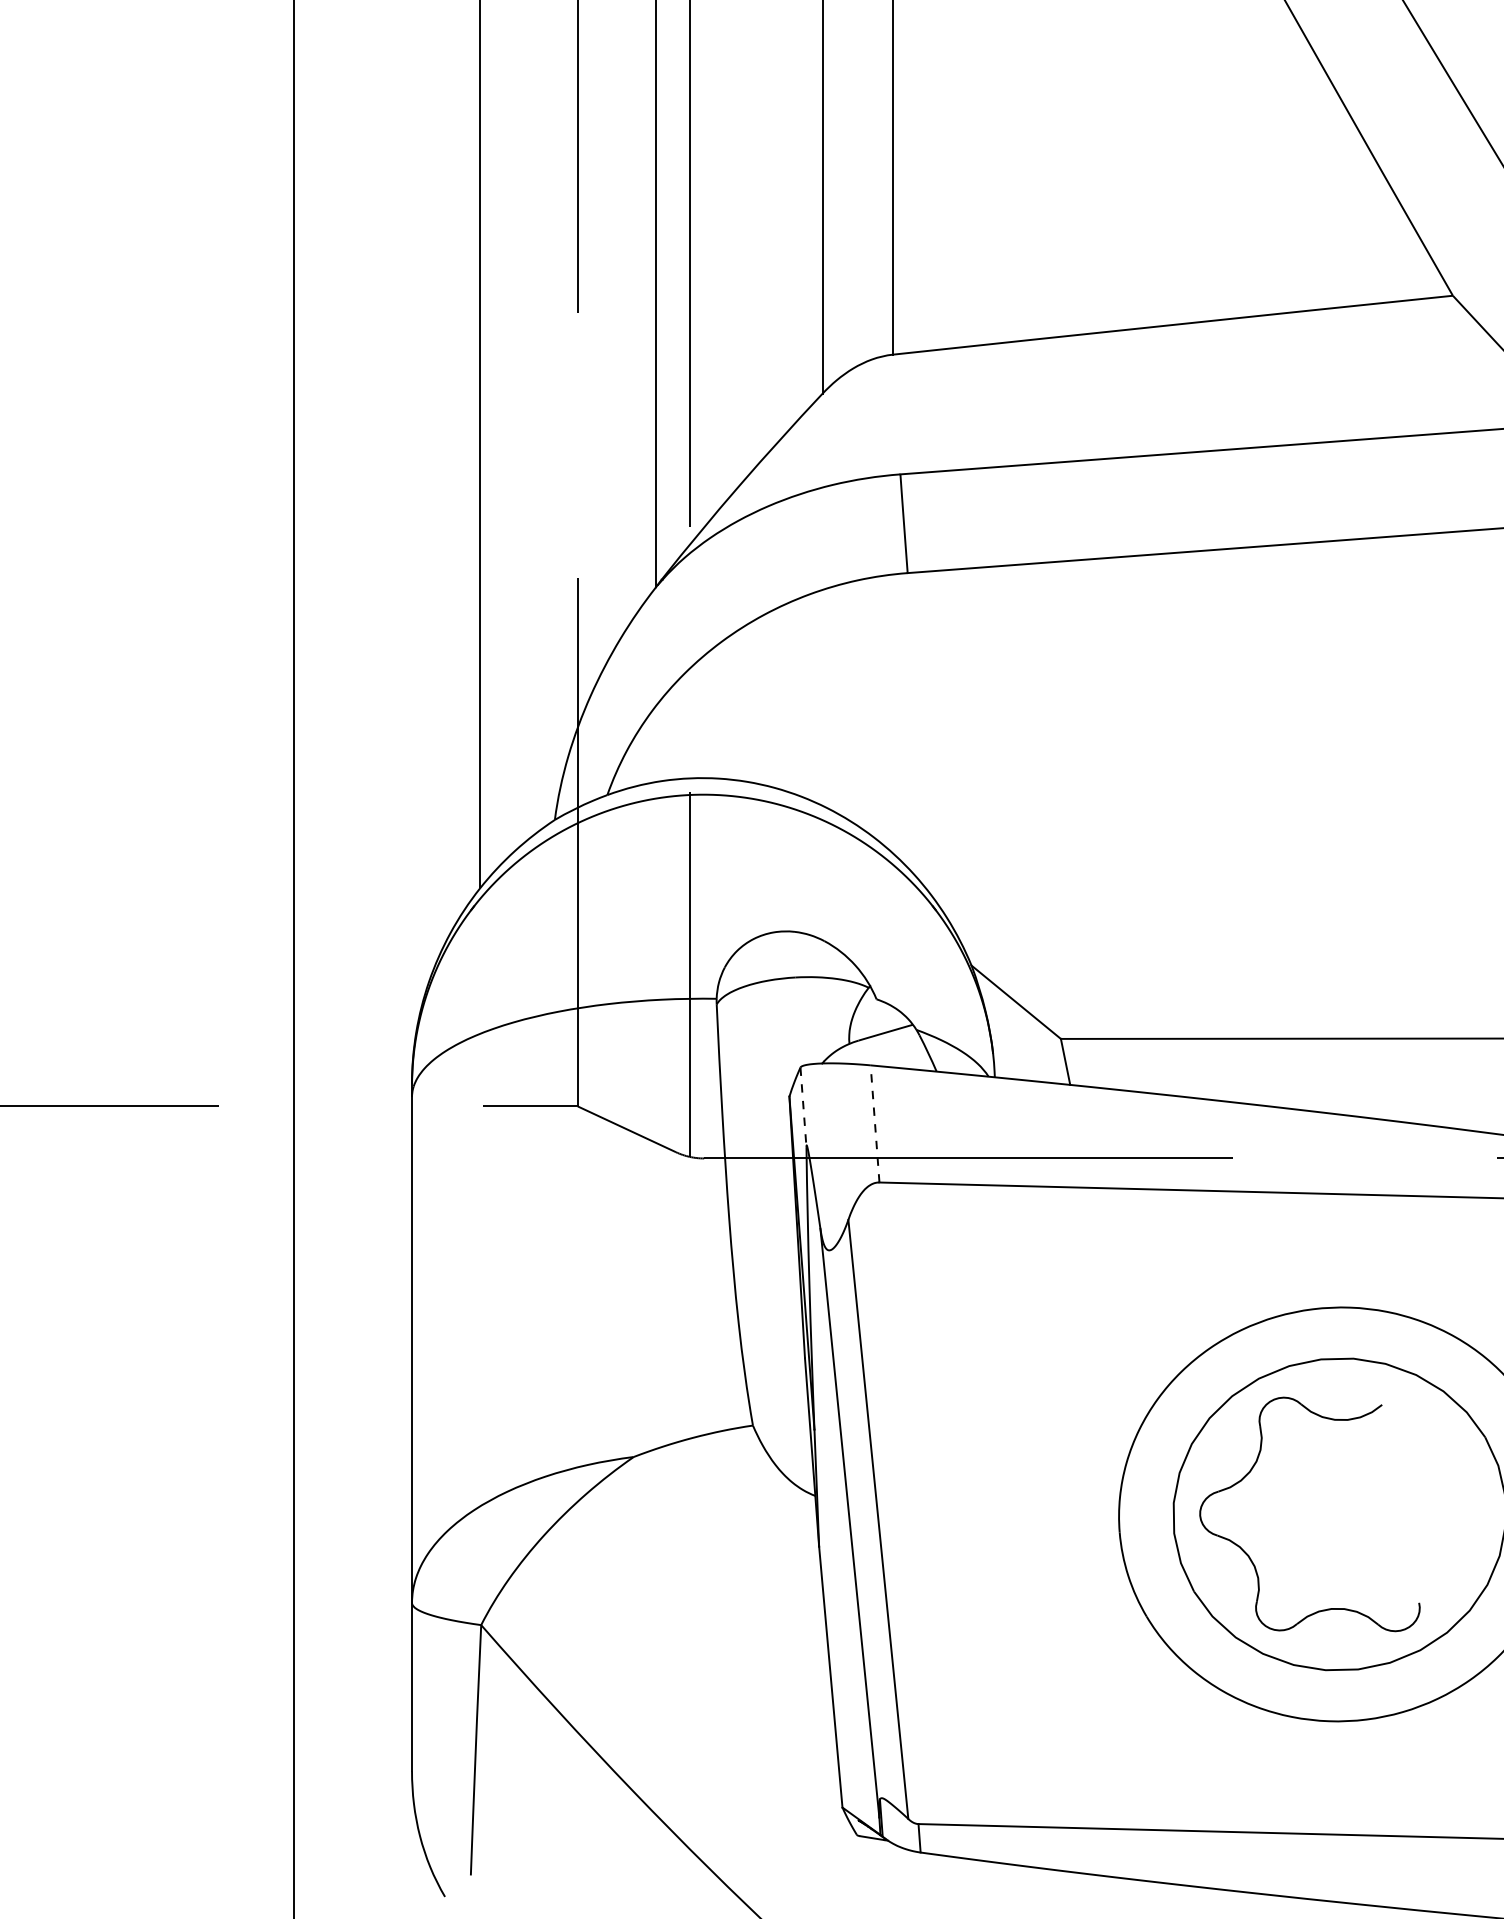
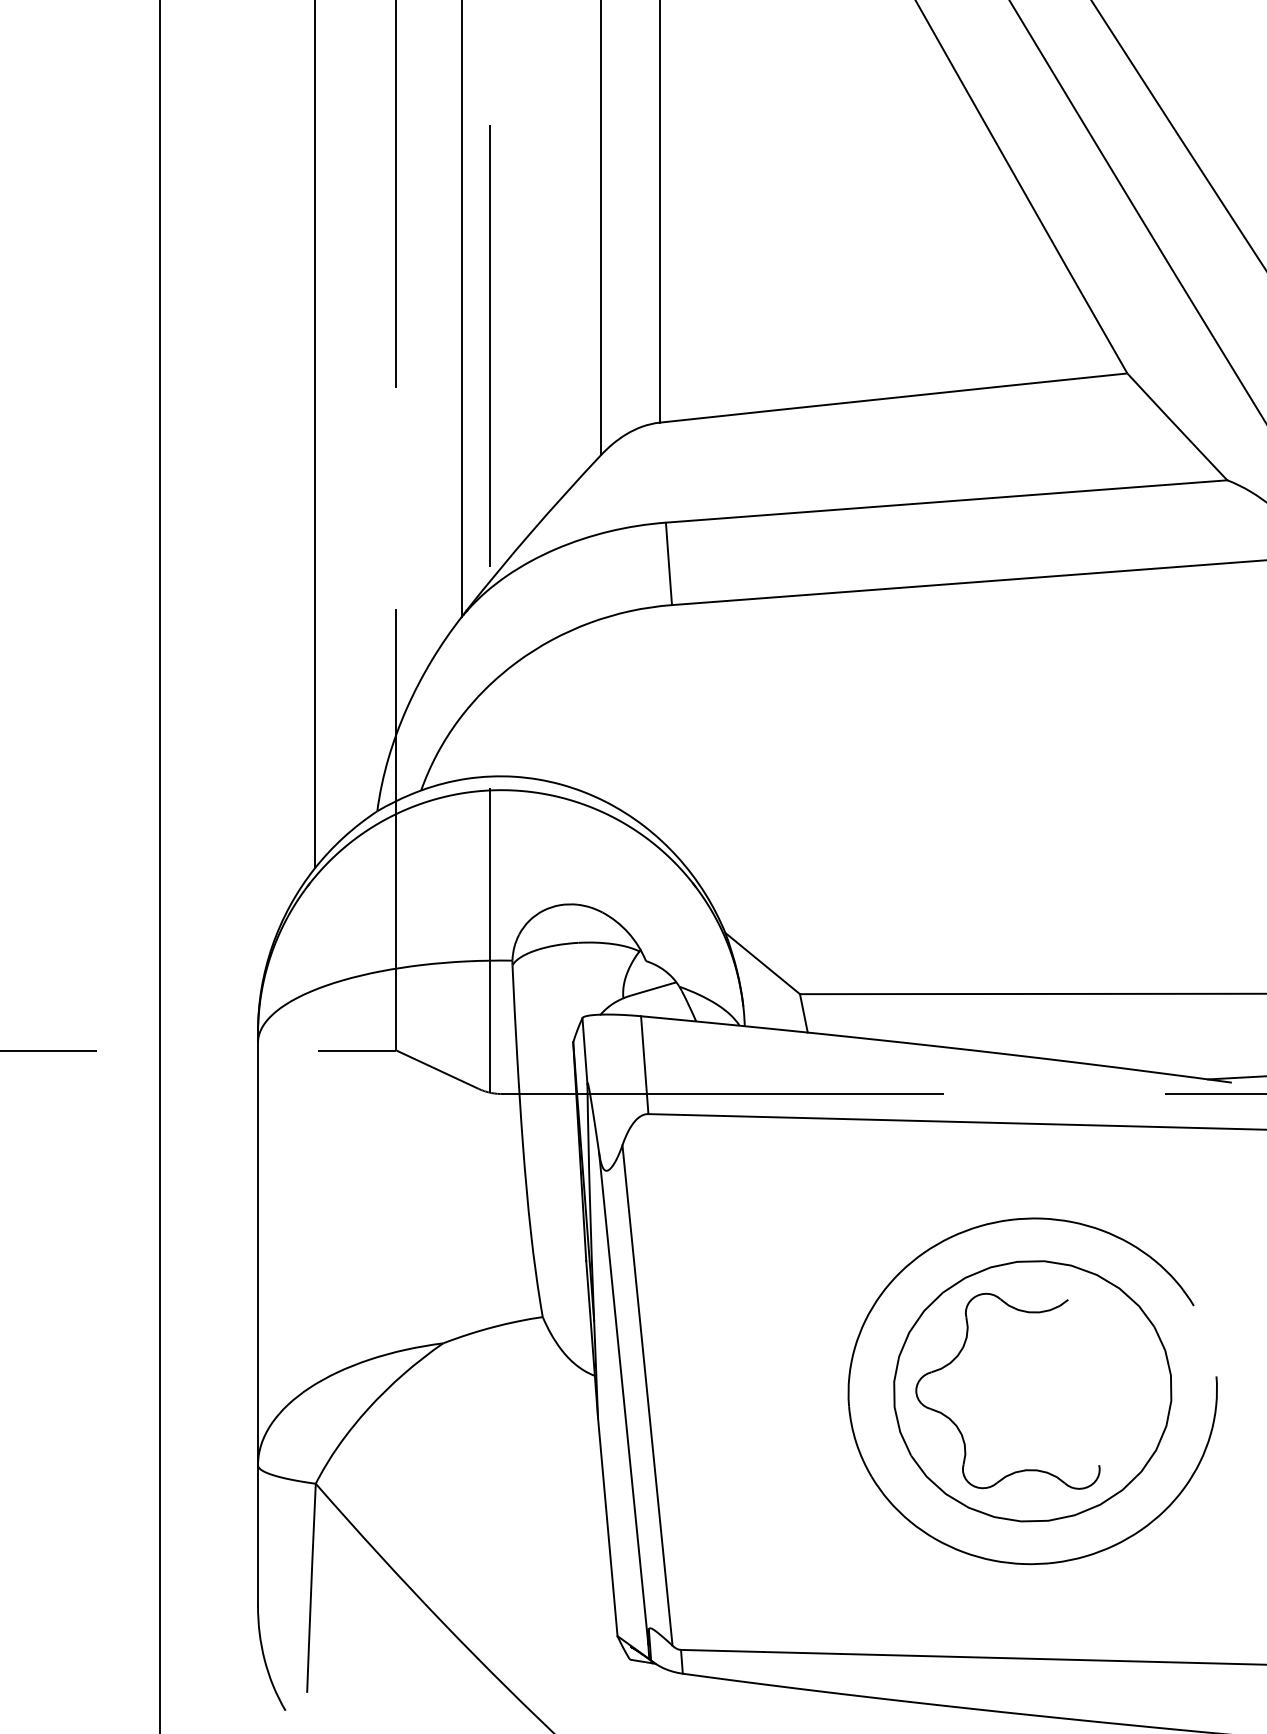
line: (804, 1107) -> (585, 1051), dashed -> solid
line: (874, 1123) -> (644, 1064), dashed -> solid

